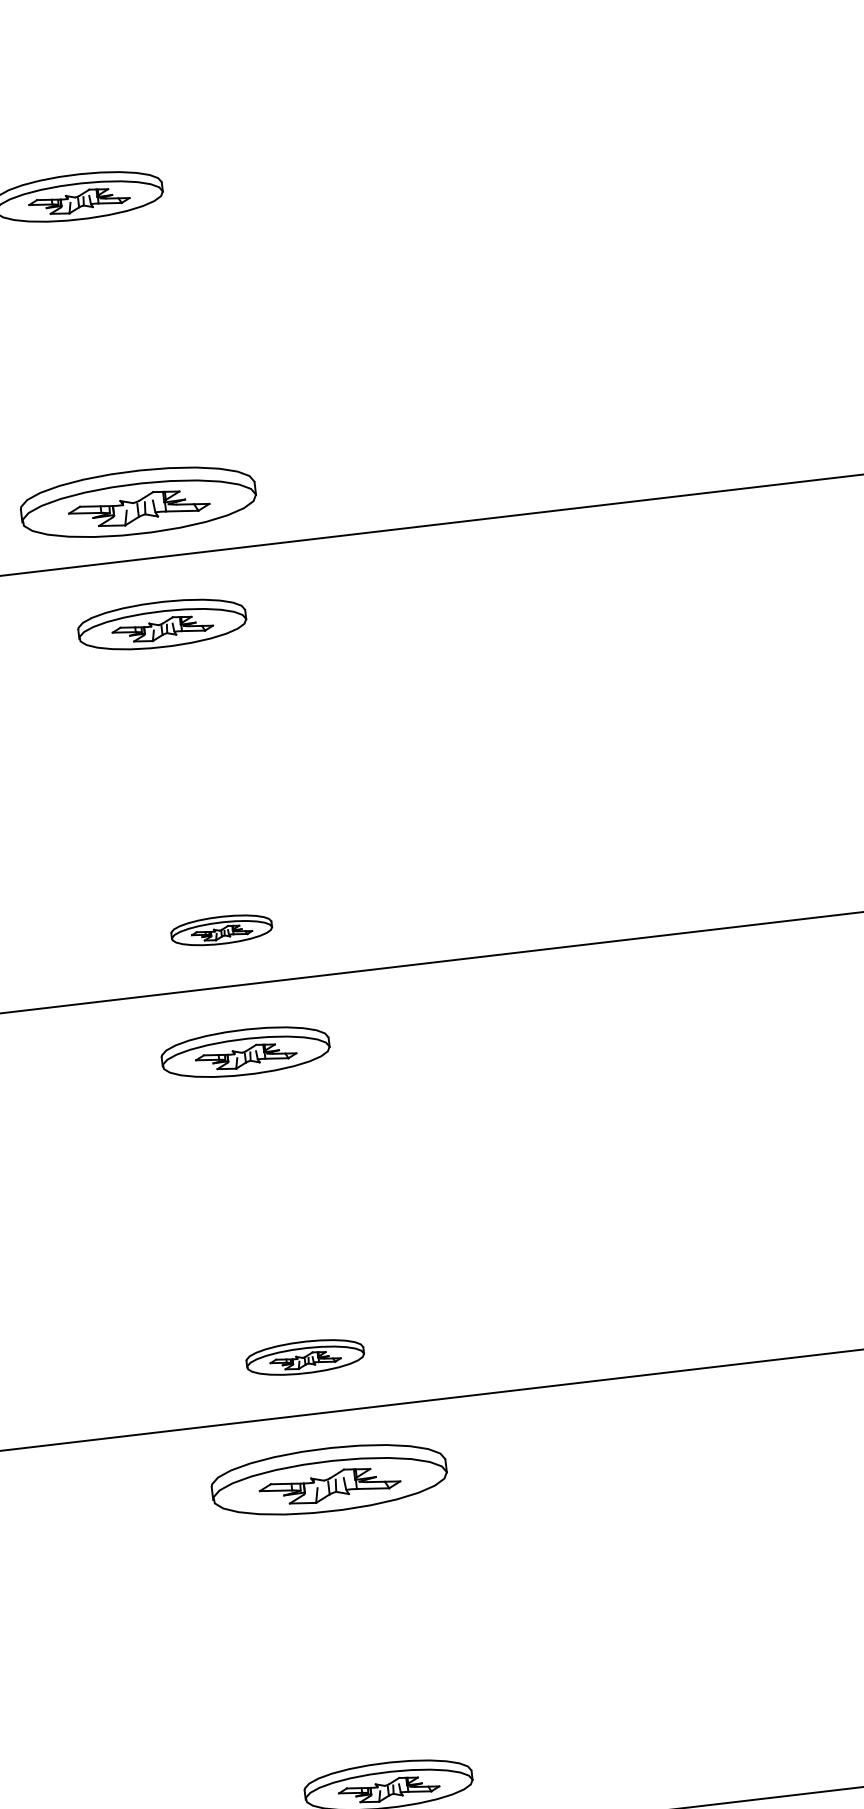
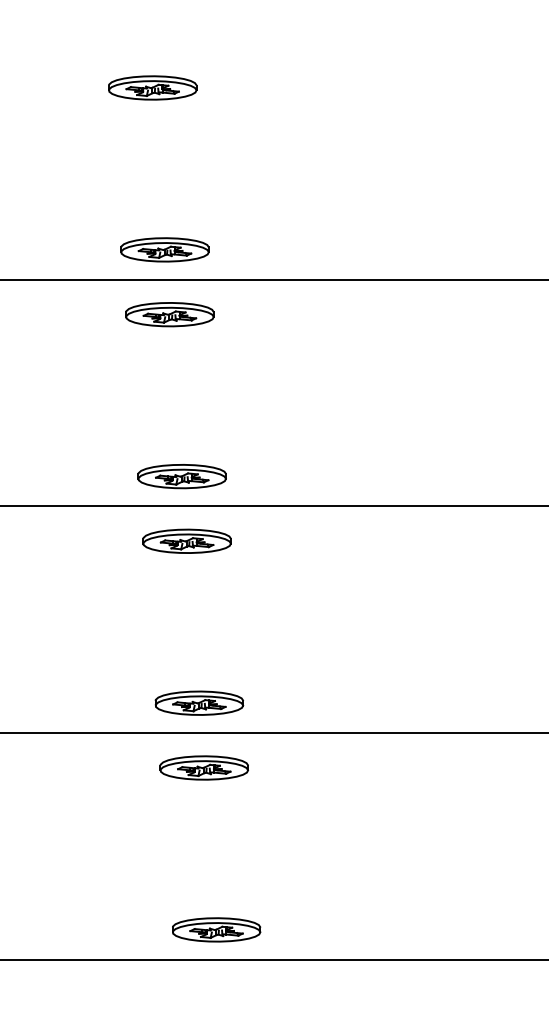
part: (137, 501) -> (164, 249), size x0.71
part: (220, 930) -> (181, 476), size x1.67
part: (305, 1356) -> (199, 702), size x1.43
part: (327, 1479) -> (203, 767), size x0.71

